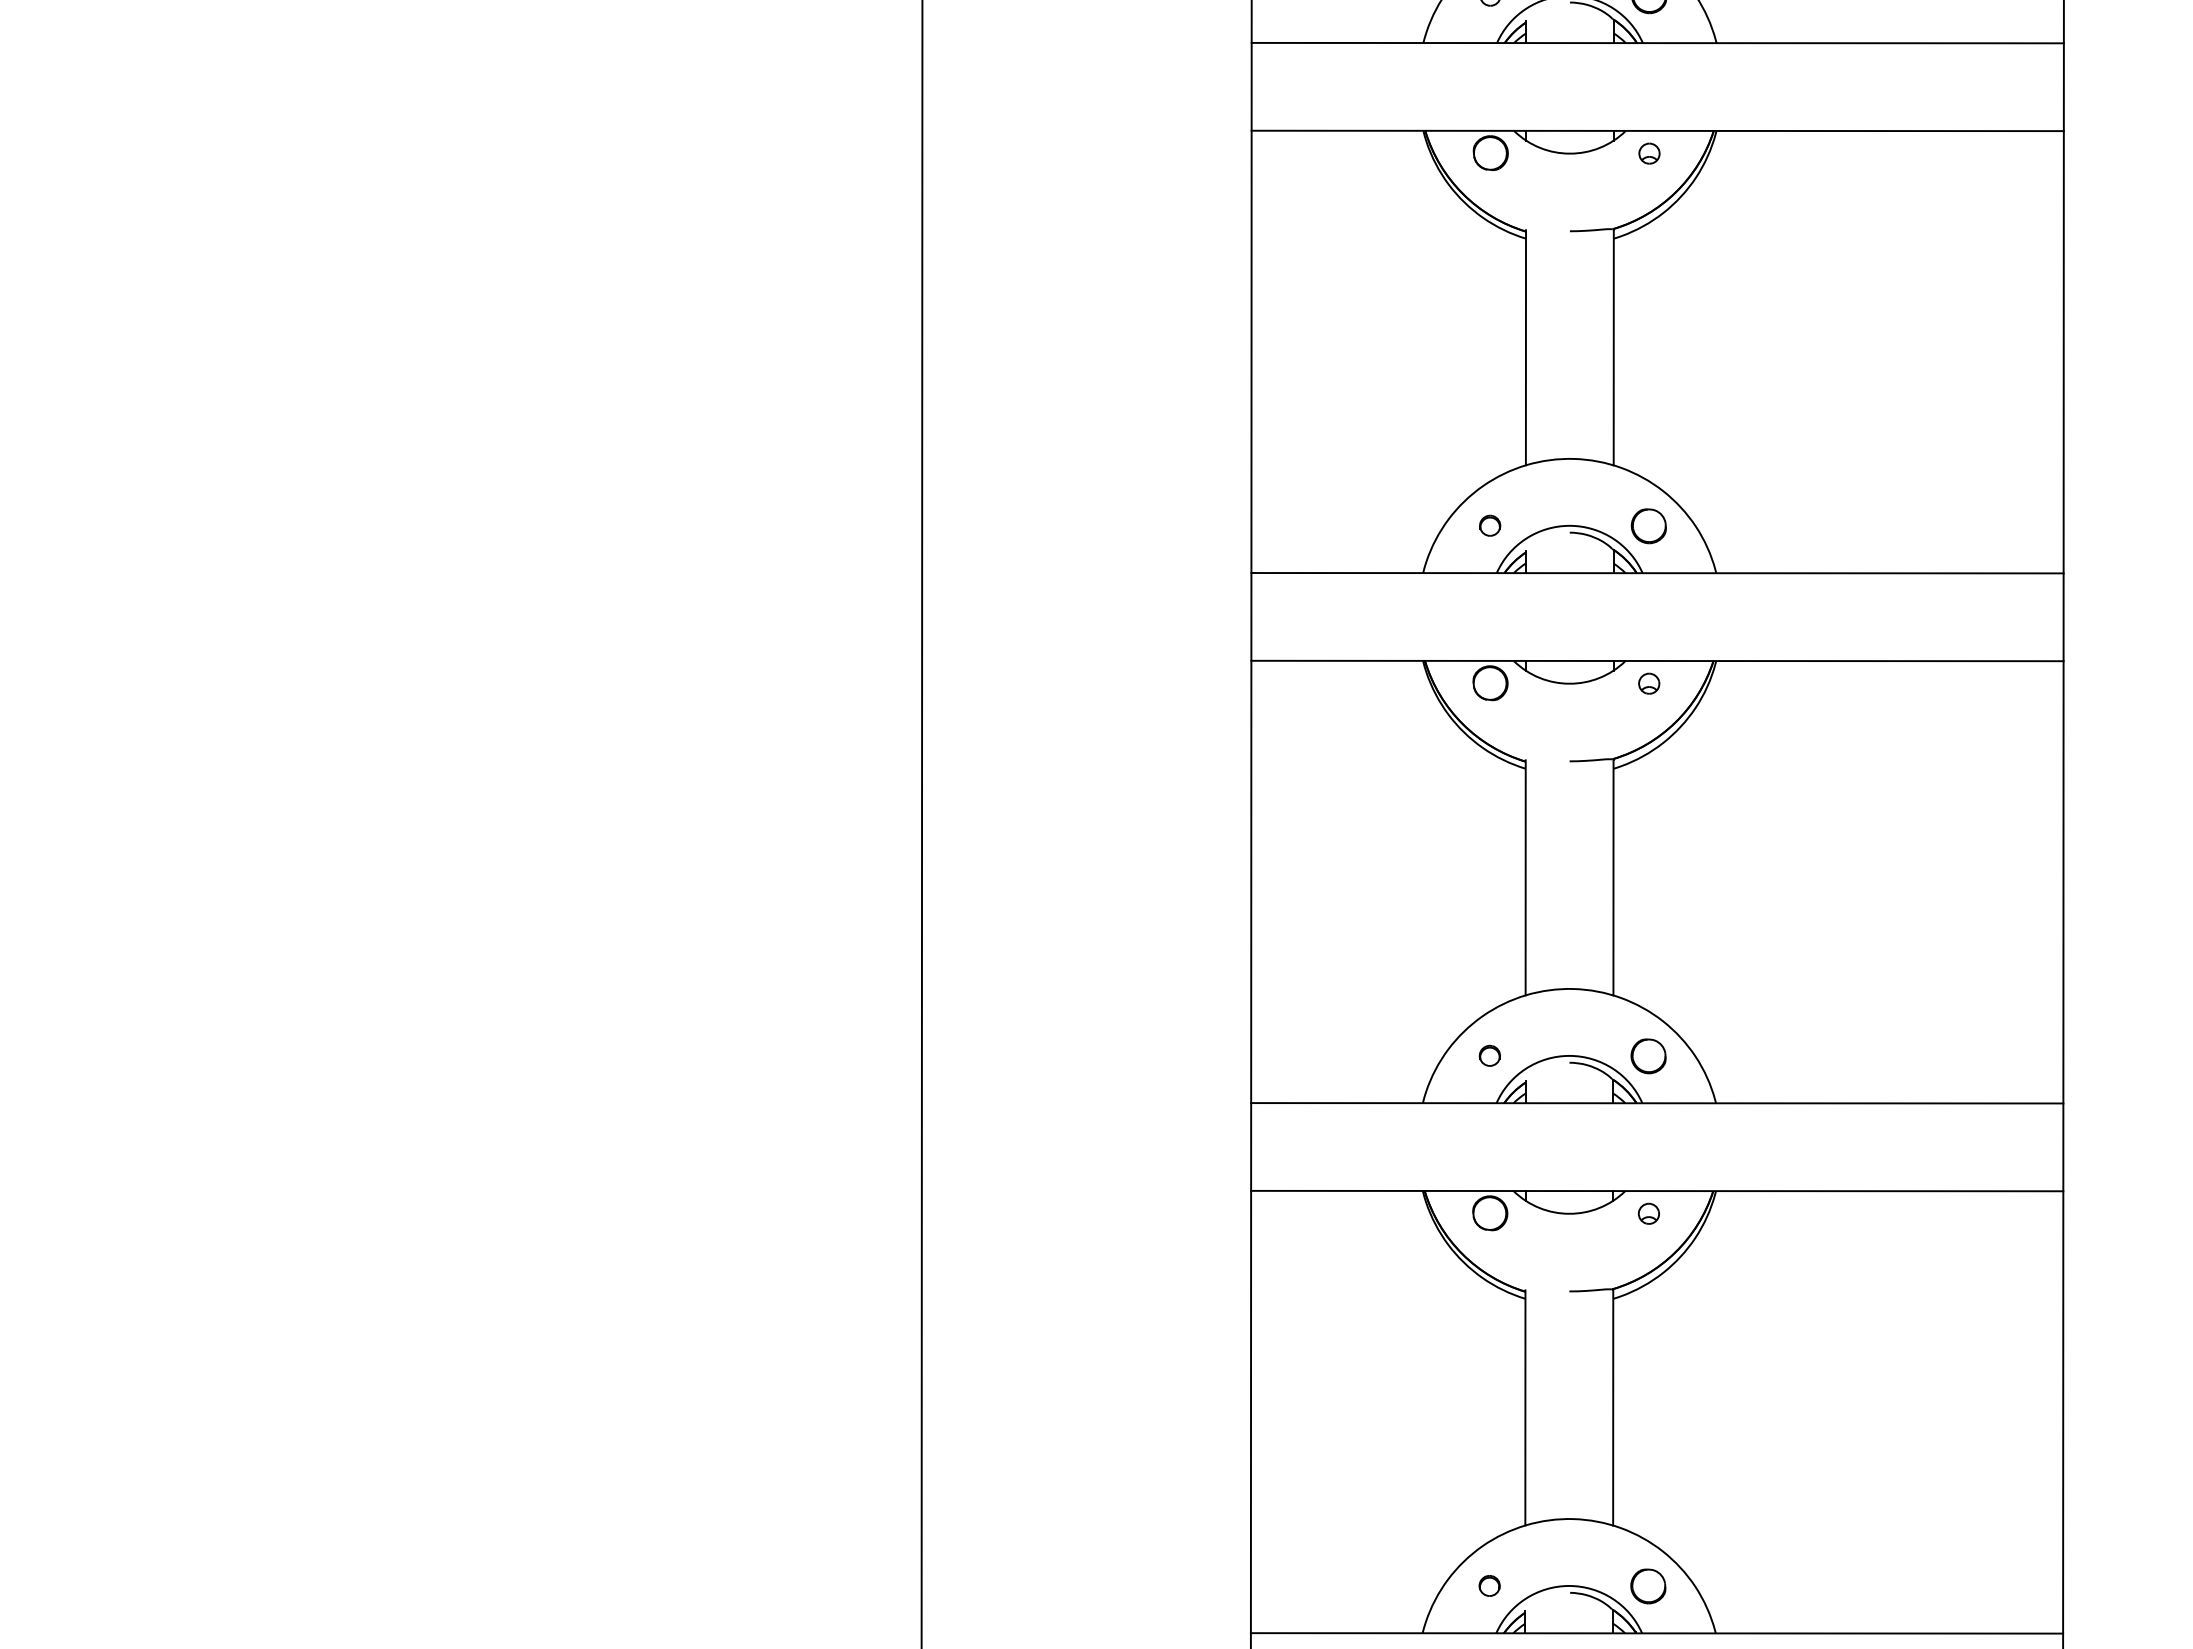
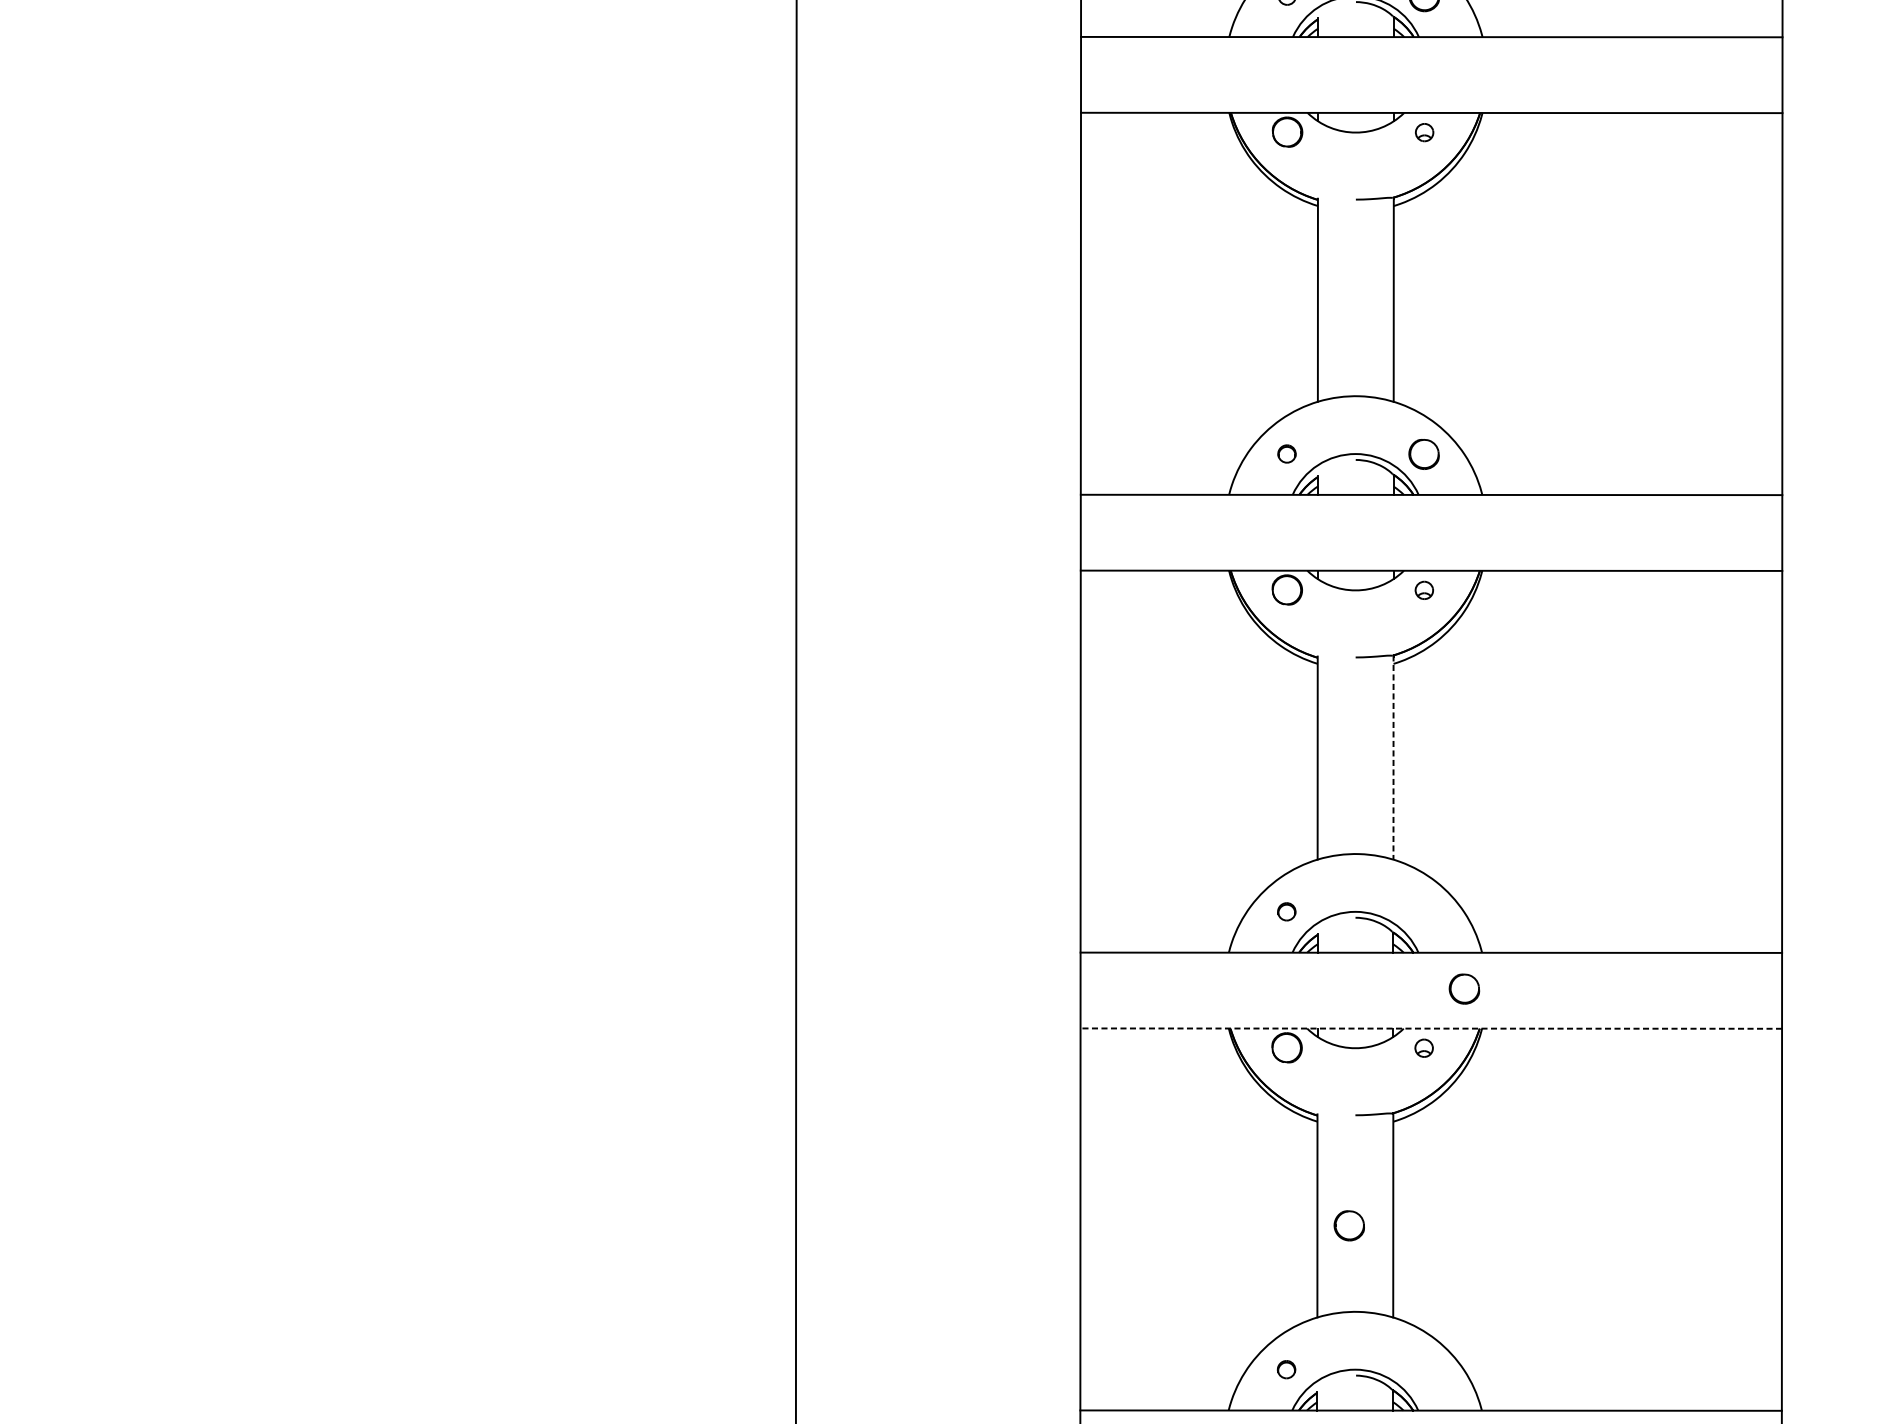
line: (1613, 877) -> (1393, 757), solid -> dashed
part: (1648, 1056) -> (1464, 989), moved
line: (1656, 1191) -> (1430, 1028), solid -> dashed
part: (1648, 1586) -> (1349, 1225), moved

